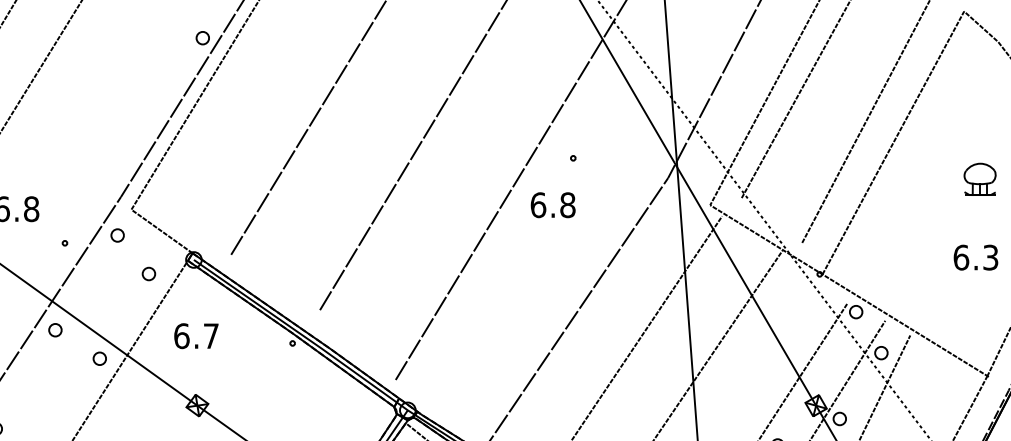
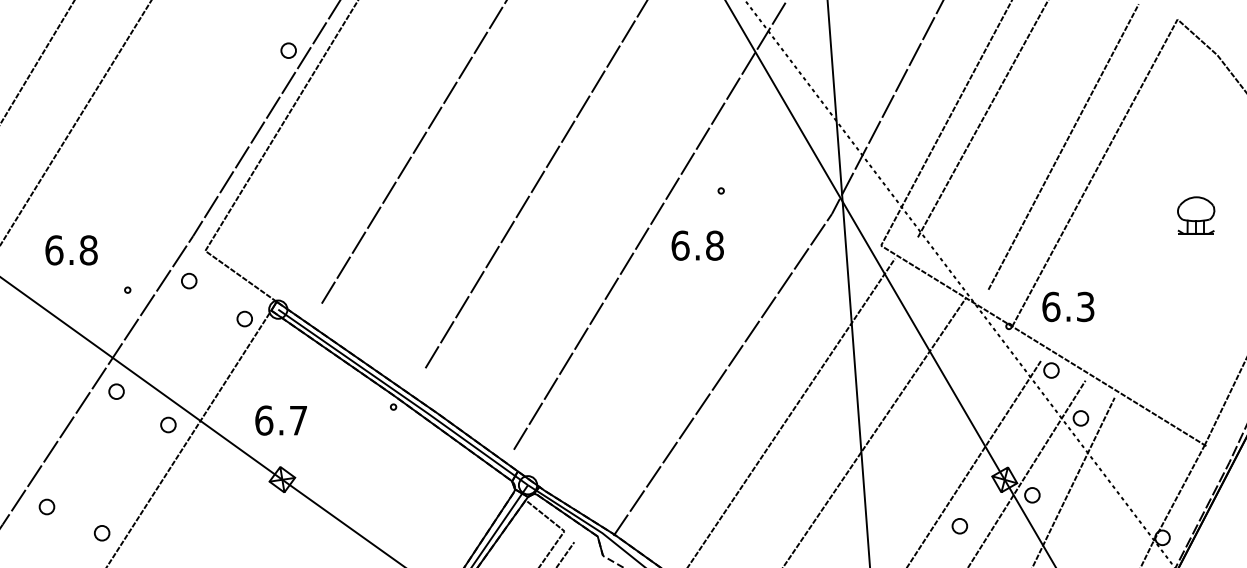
text: (976, 257) -> (1068, 306), moved
part: (148, 273) -> (244, 318), moved
text: (195, 336) -> (280, 420), moved

